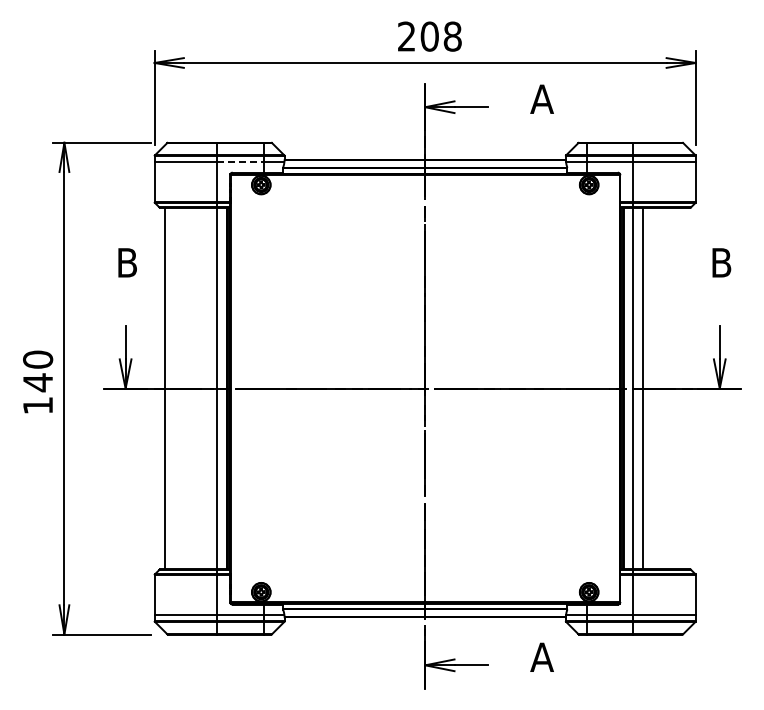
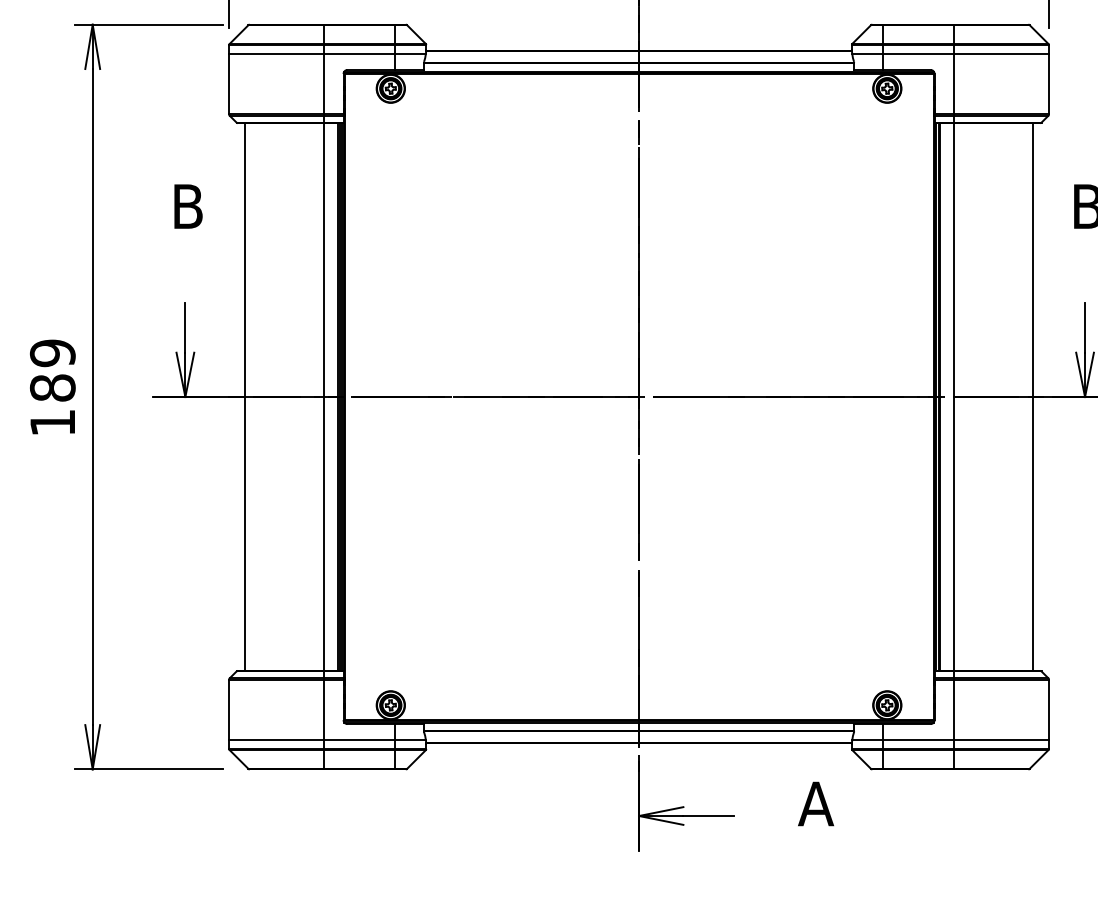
line: (240, 162) -> (359, 54), dashed -> solid
text: (38, 371) -> (53, 371), 140 -> 189
line: (643, 388) -> (1033, 396), moved

